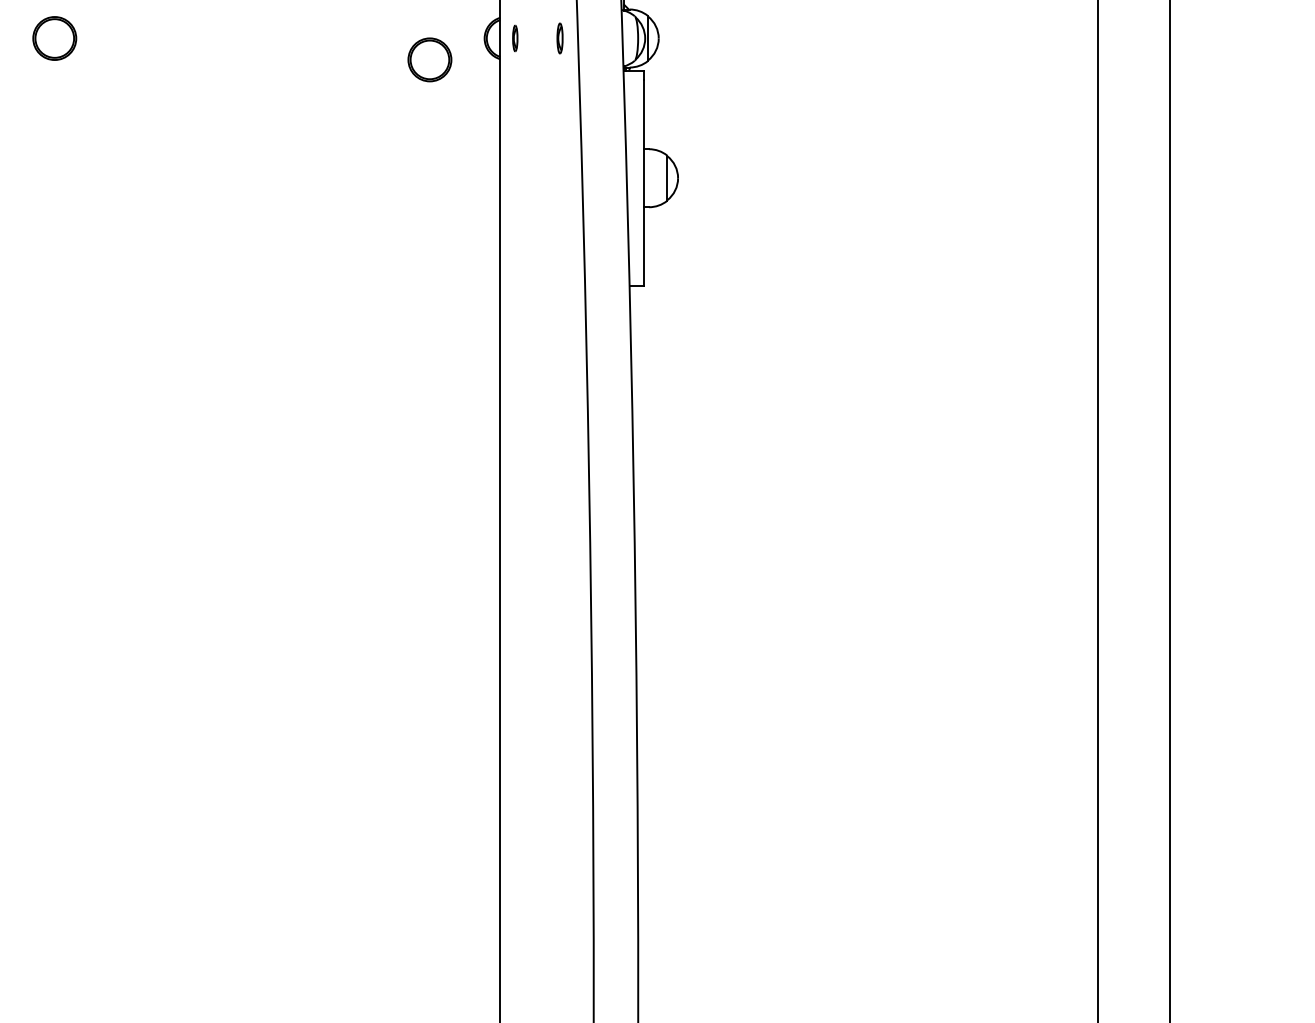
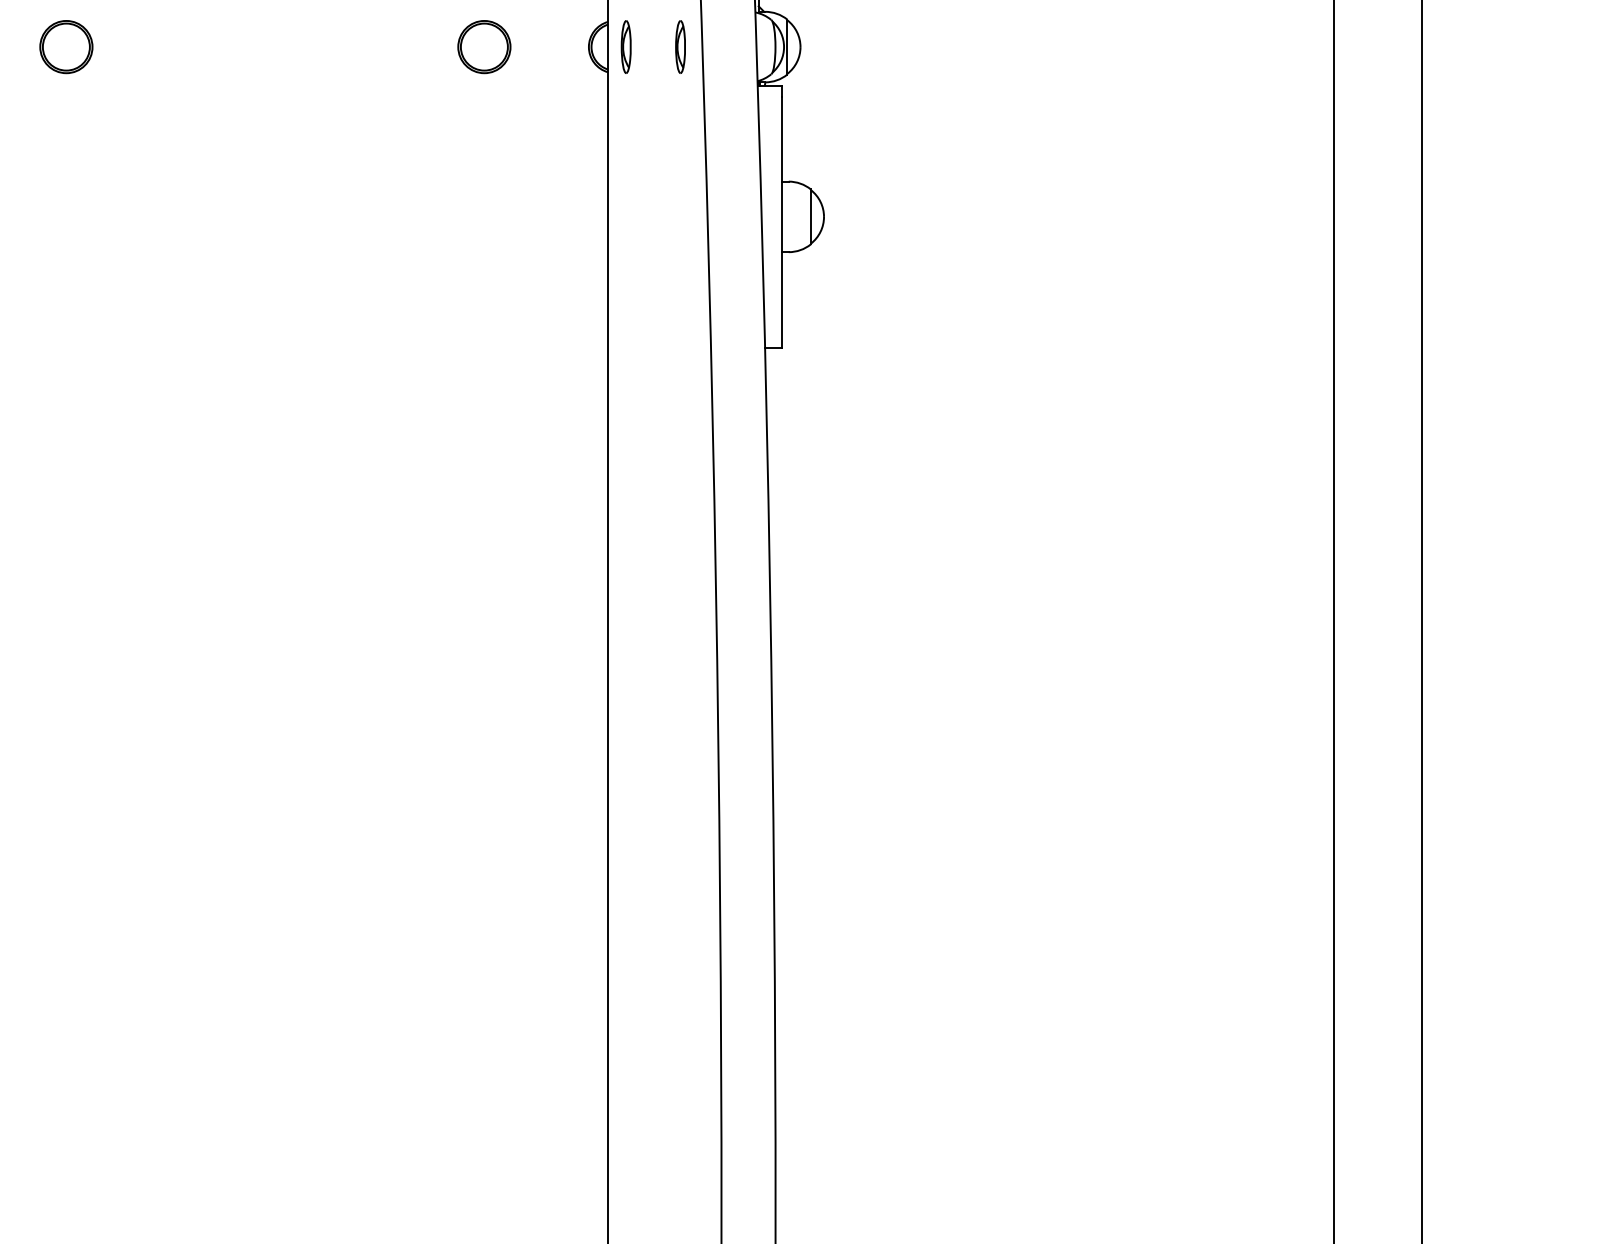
part: (514, 38) -> (625, 46), size x1.67
part: (560, 38) -> (680, 46), size x1.43
part: (430, 60) -> (484, 47), moved

